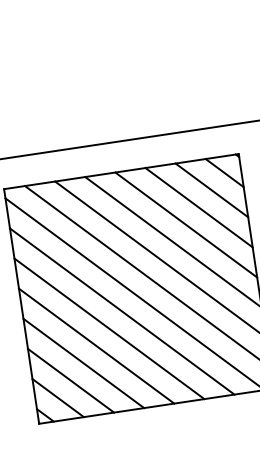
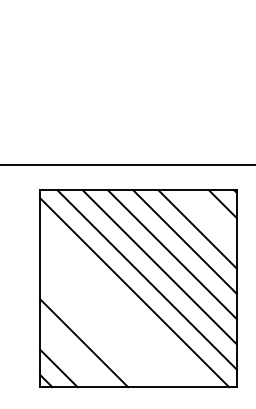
line: (210, 190) -> (209, 216), removed
line: (121, 311) -> (121, 305), removed
line: (109, 328) -> (109, 317), removed
line: (96, 346) -> (96, 330), removed
line: (70, 380) -> (71, 355), removed

